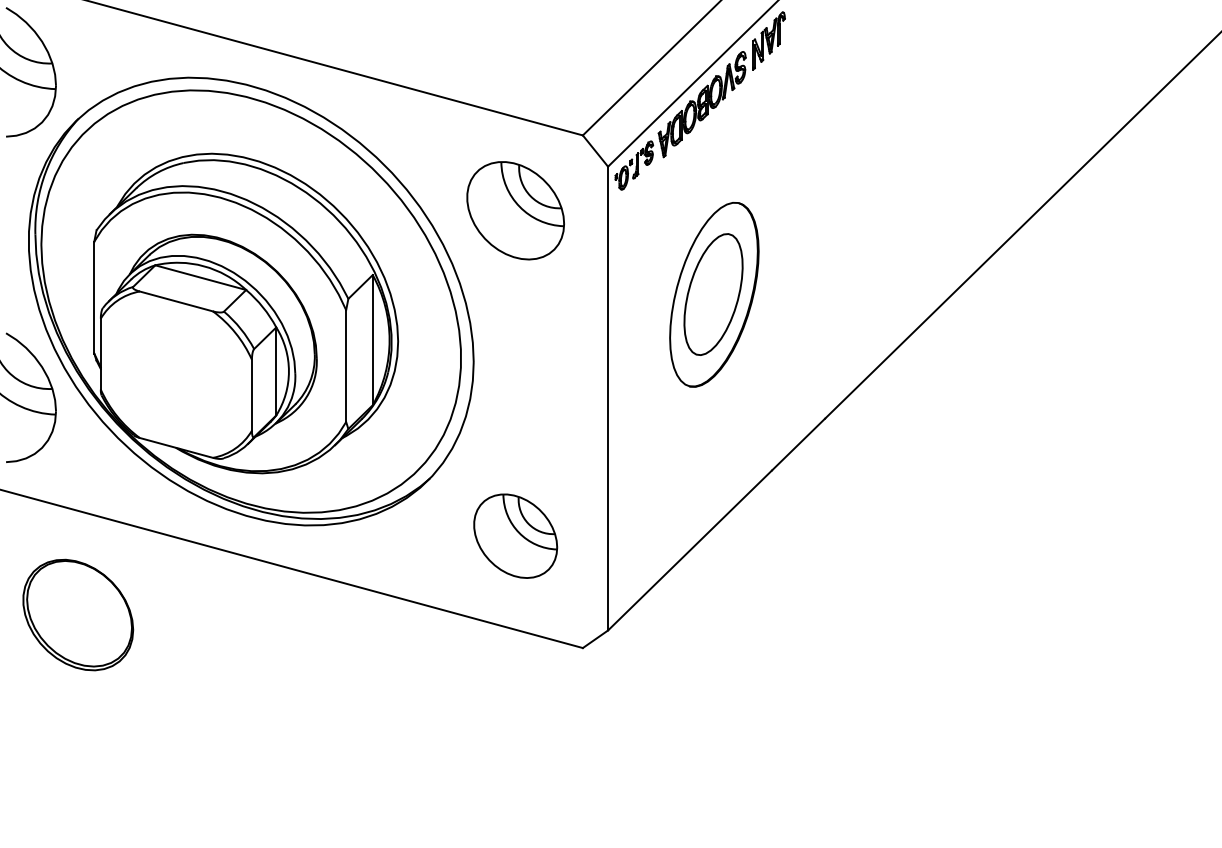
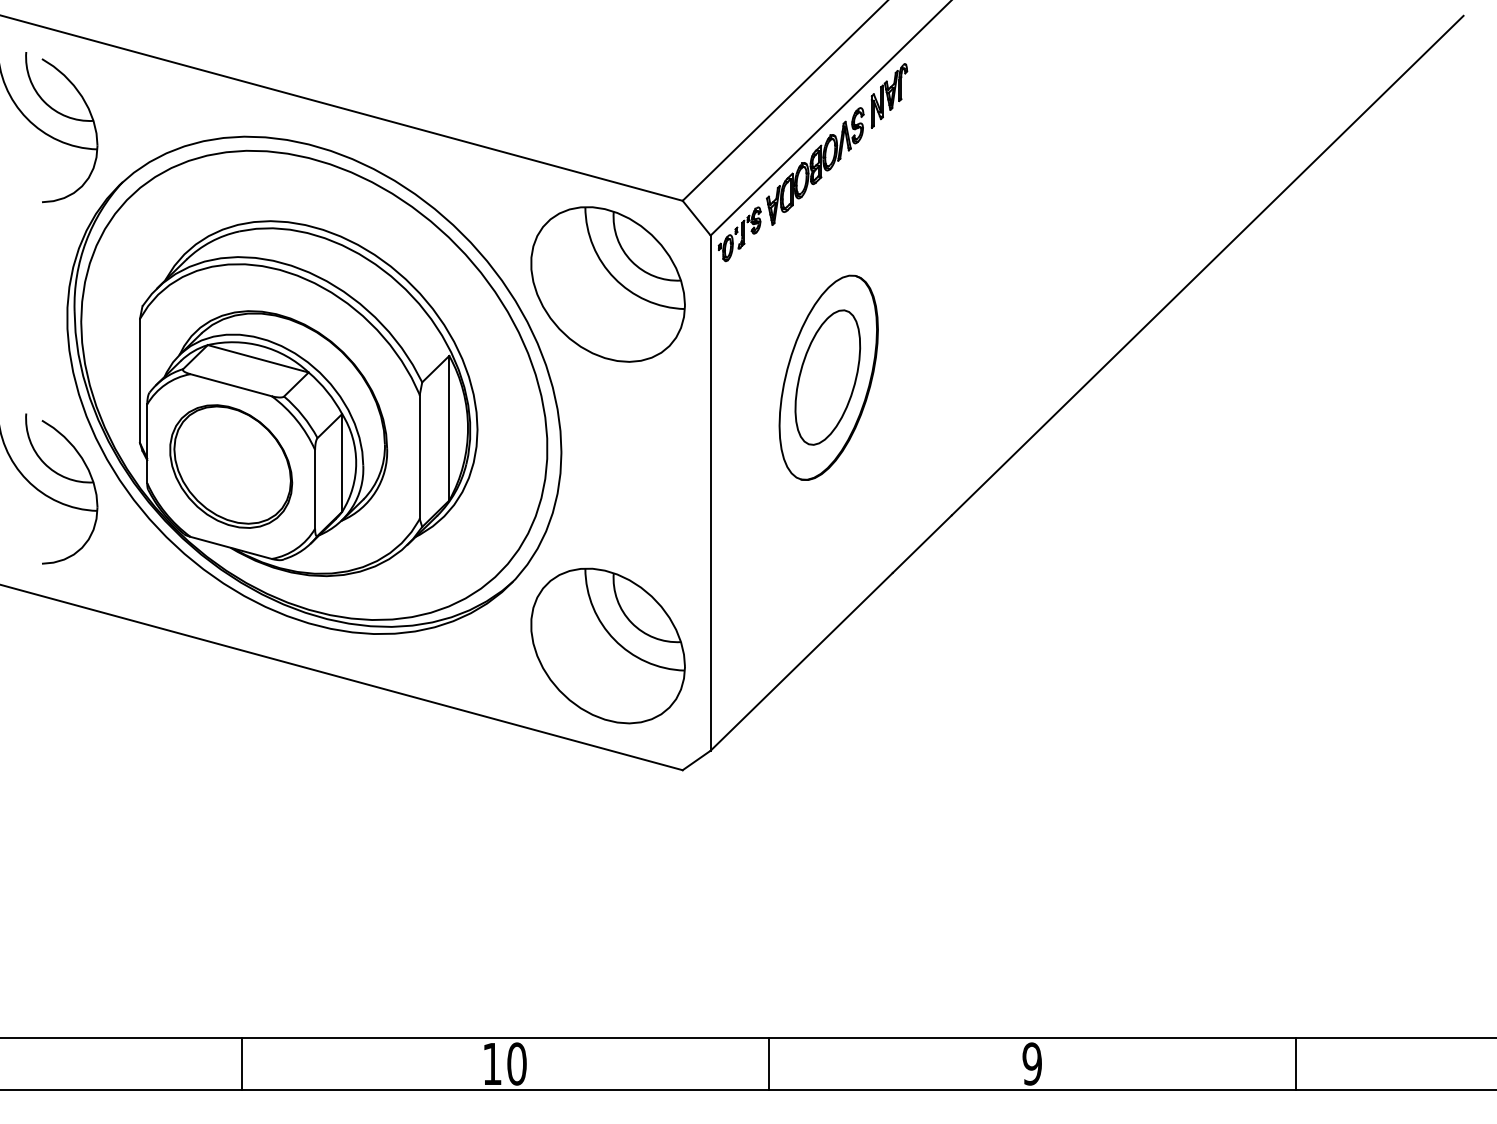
part: (515, 210) -> (607, 284), size x1.43
part: (515, 535) -> (607, 645), size x1.67
part: (78, 614) -> (231, 466), moved

